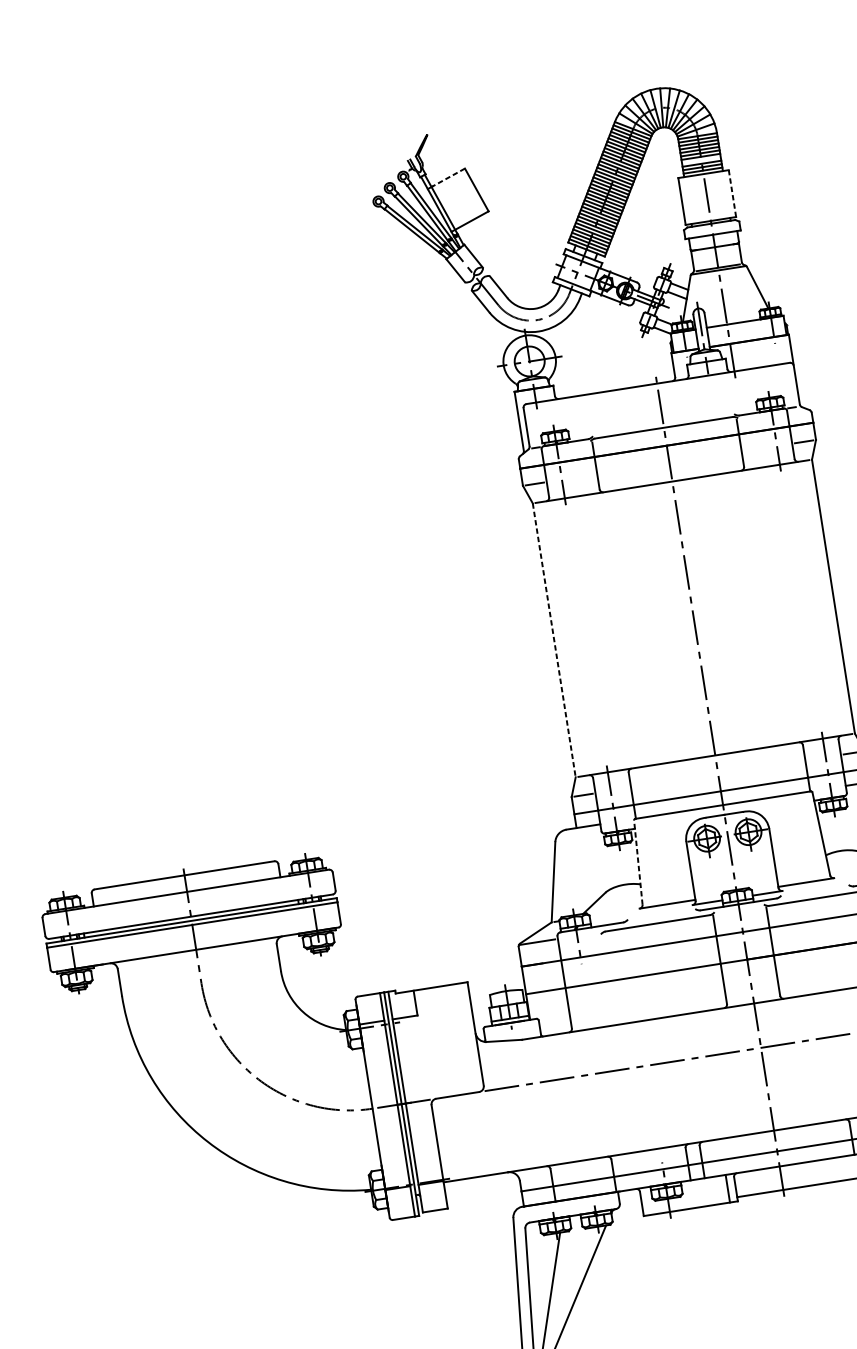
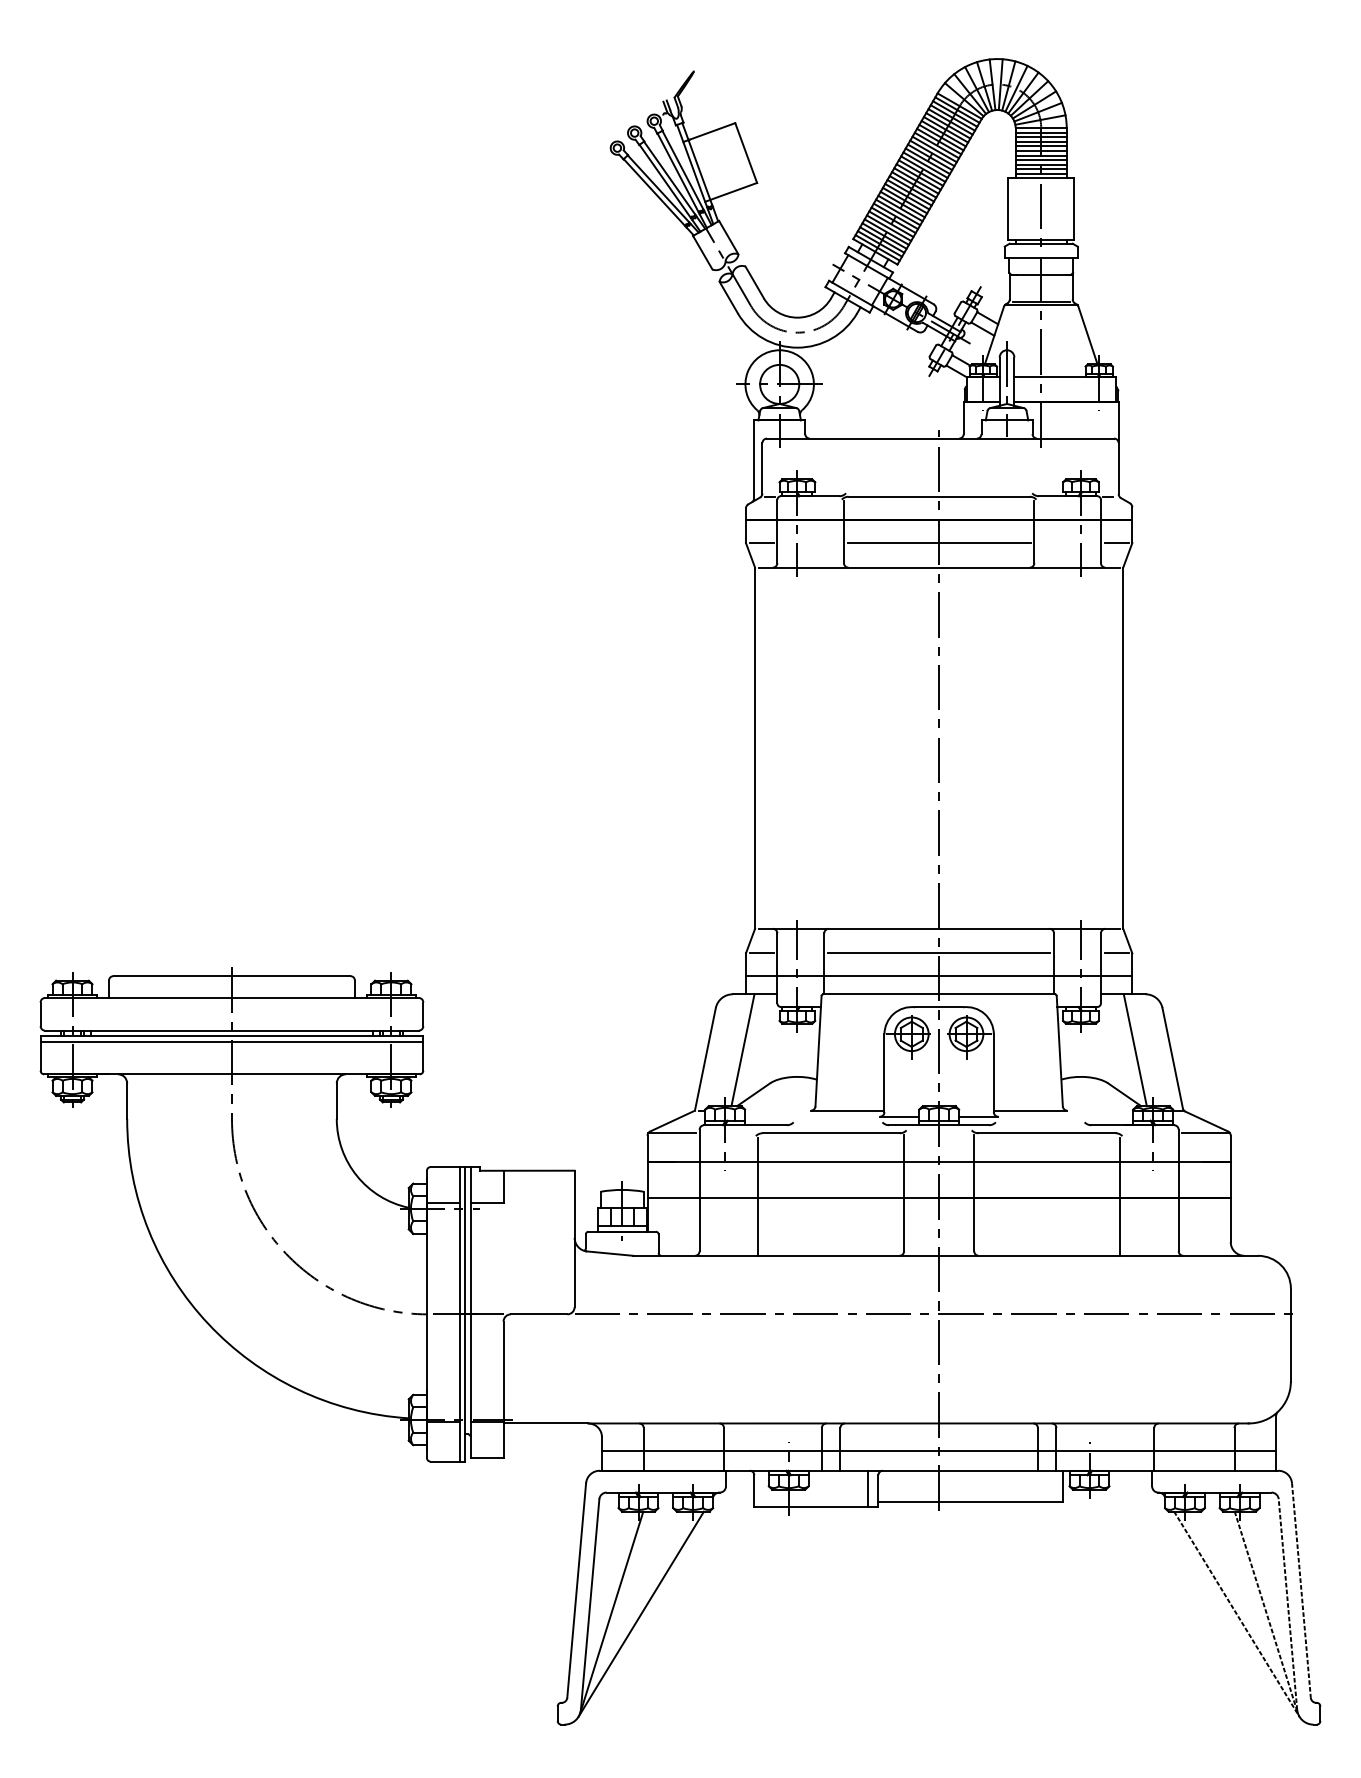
line: (700, 160) -> (1040, 160), added
line: (447, 177) -> (711, 131), dashed -> solid
line: (732, 193) -> (1074, 209), dashed -> solid
line: (669, 463) -> (938, 543), added
line: (554, 640) -> (755, 748), dashed -> solid
line: (717, 774) -> (938, 953), added
line: (638, 862) -> (818, 1050), dashed -> solid
line: (580, 871) -> (742, 1050), added
line: (610, 979) -> (758, 1196), added

